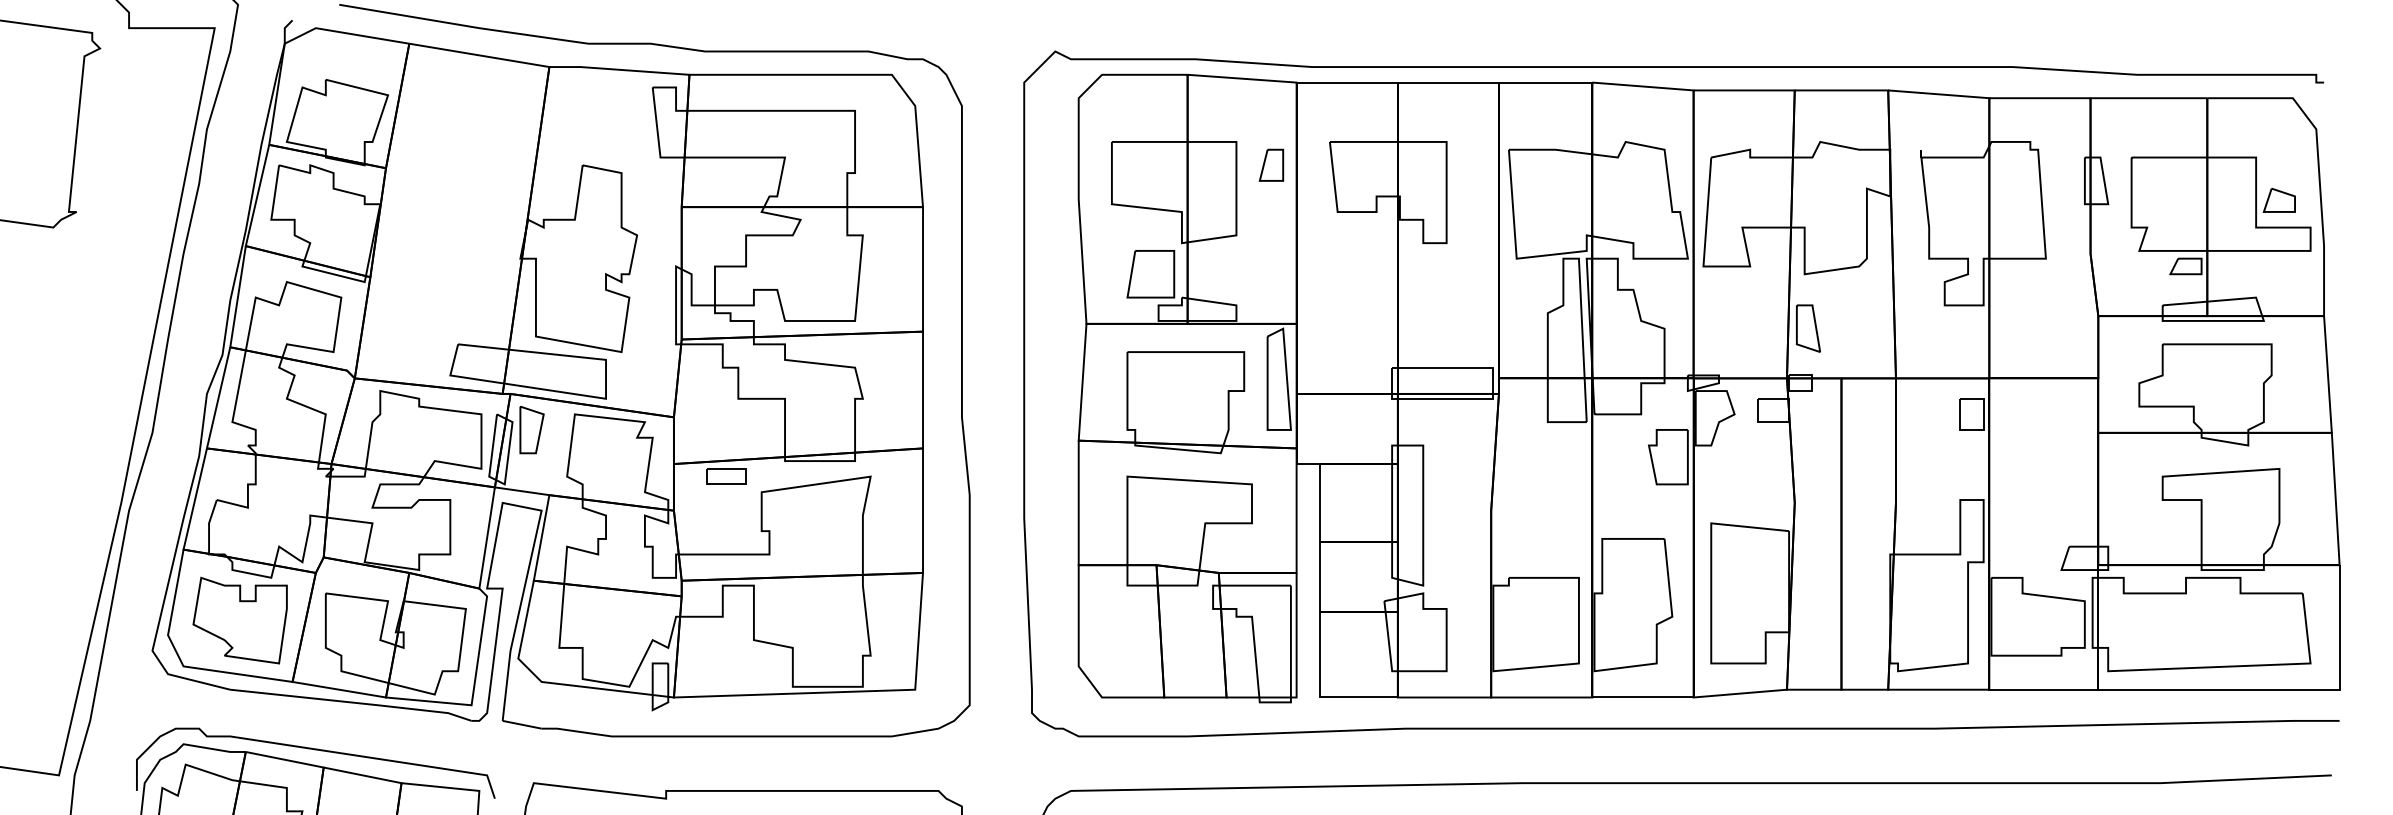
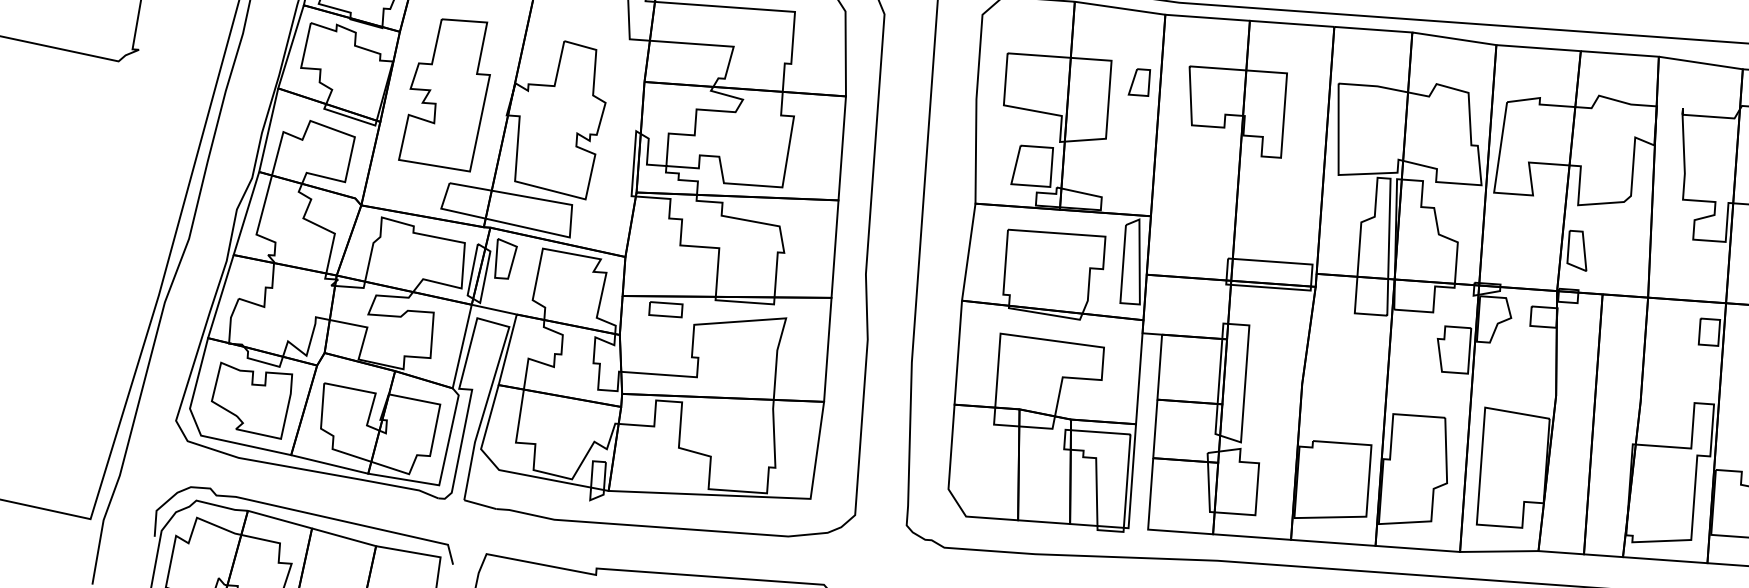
part: (445, 238) -> (445, 94), added

